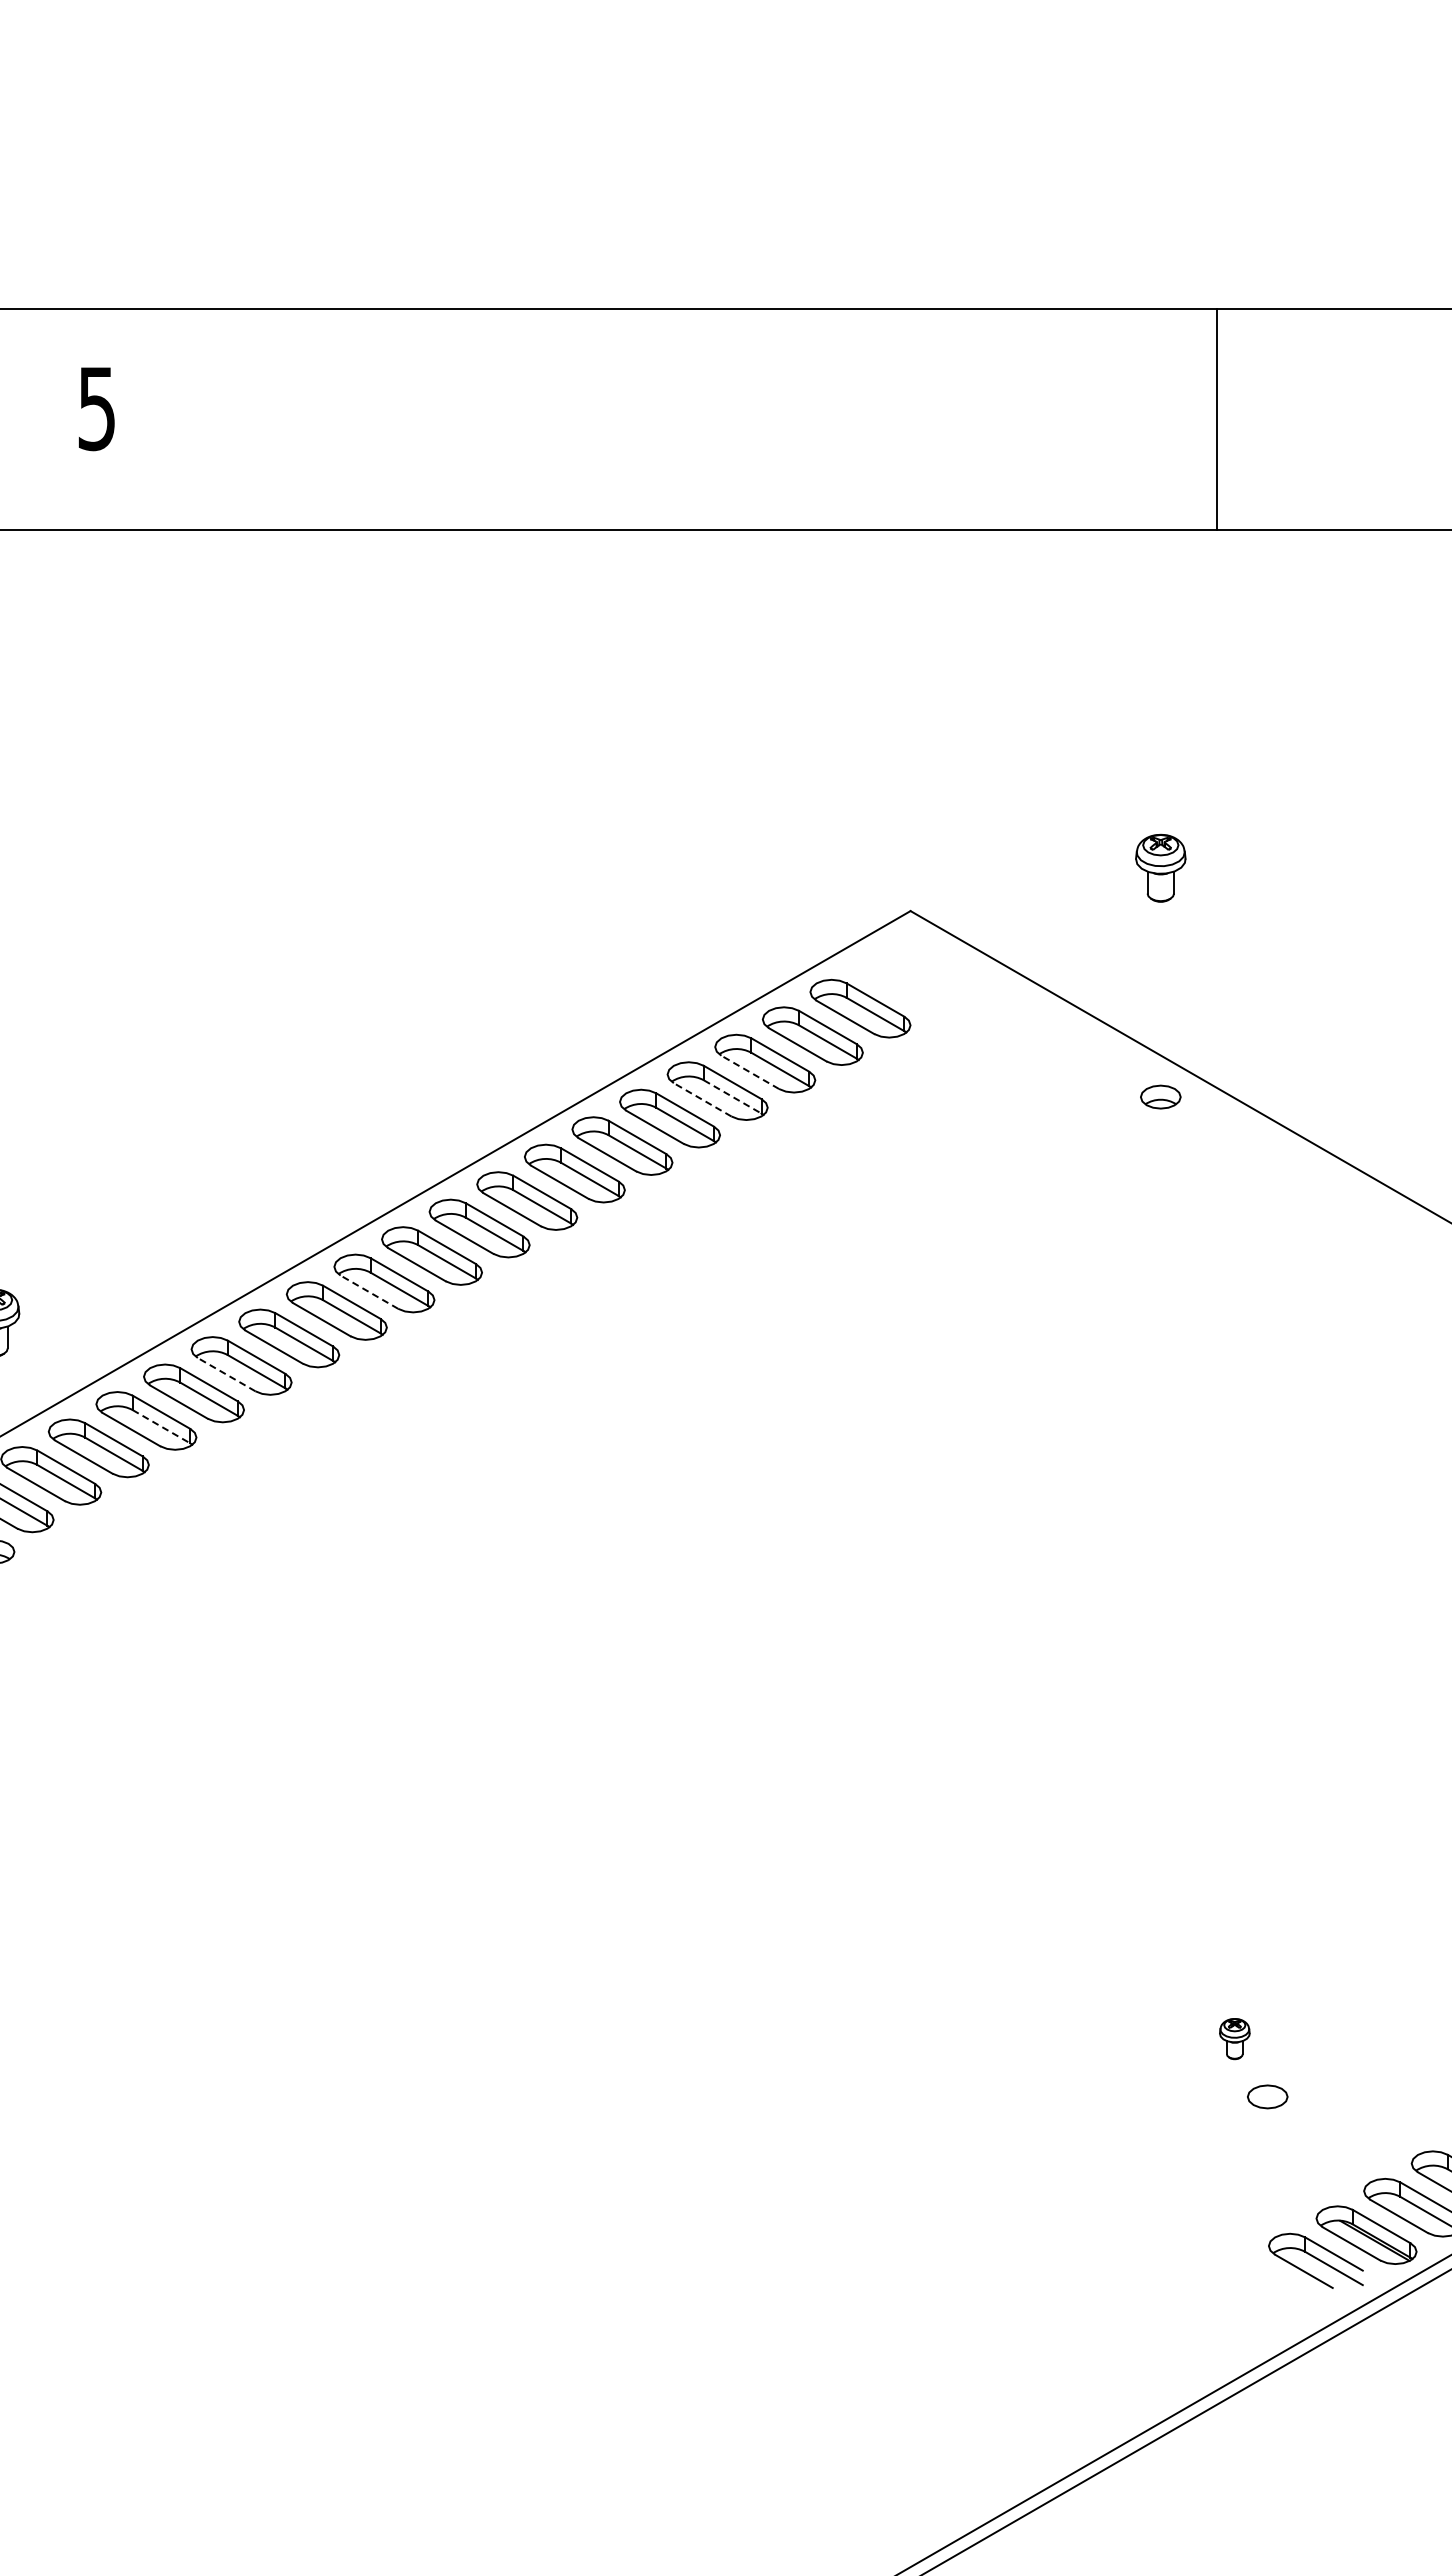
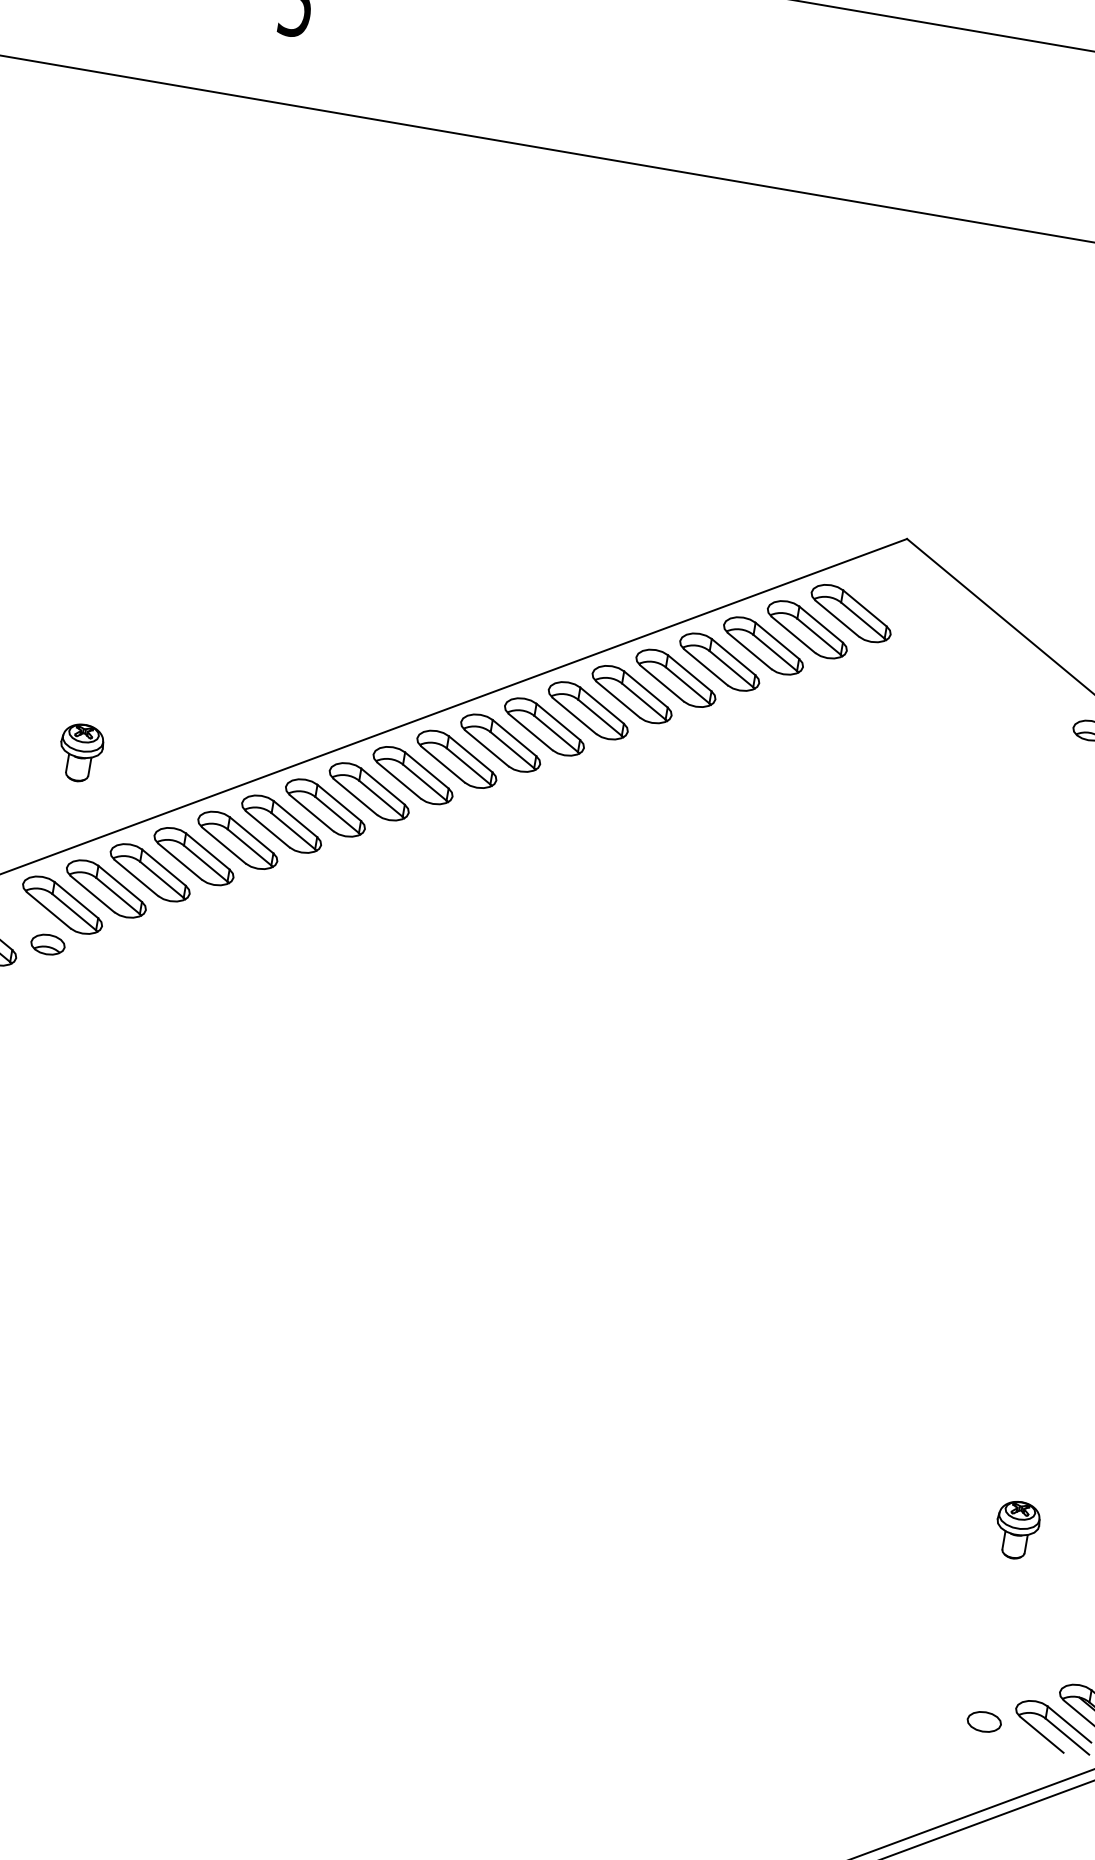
line: (749, 1072) -> (749, 651), dashed -> solid
line: (733, 1097) -> (732, 669), dashed -> solid
line: (702, 1099) -> (705, 667), dashed -> solid
line: (368, 1291) -> (398, 780), dashed -> solid
line: (226, 1374) -> (267, 829), dashed -> solid
line: (161, 1426) -> (205, 863), dashed -> solid
part: (1234, 2038) -> (1017, 1529), size x1.67
part: (1267, 2096) -> (984, 1721), moved

